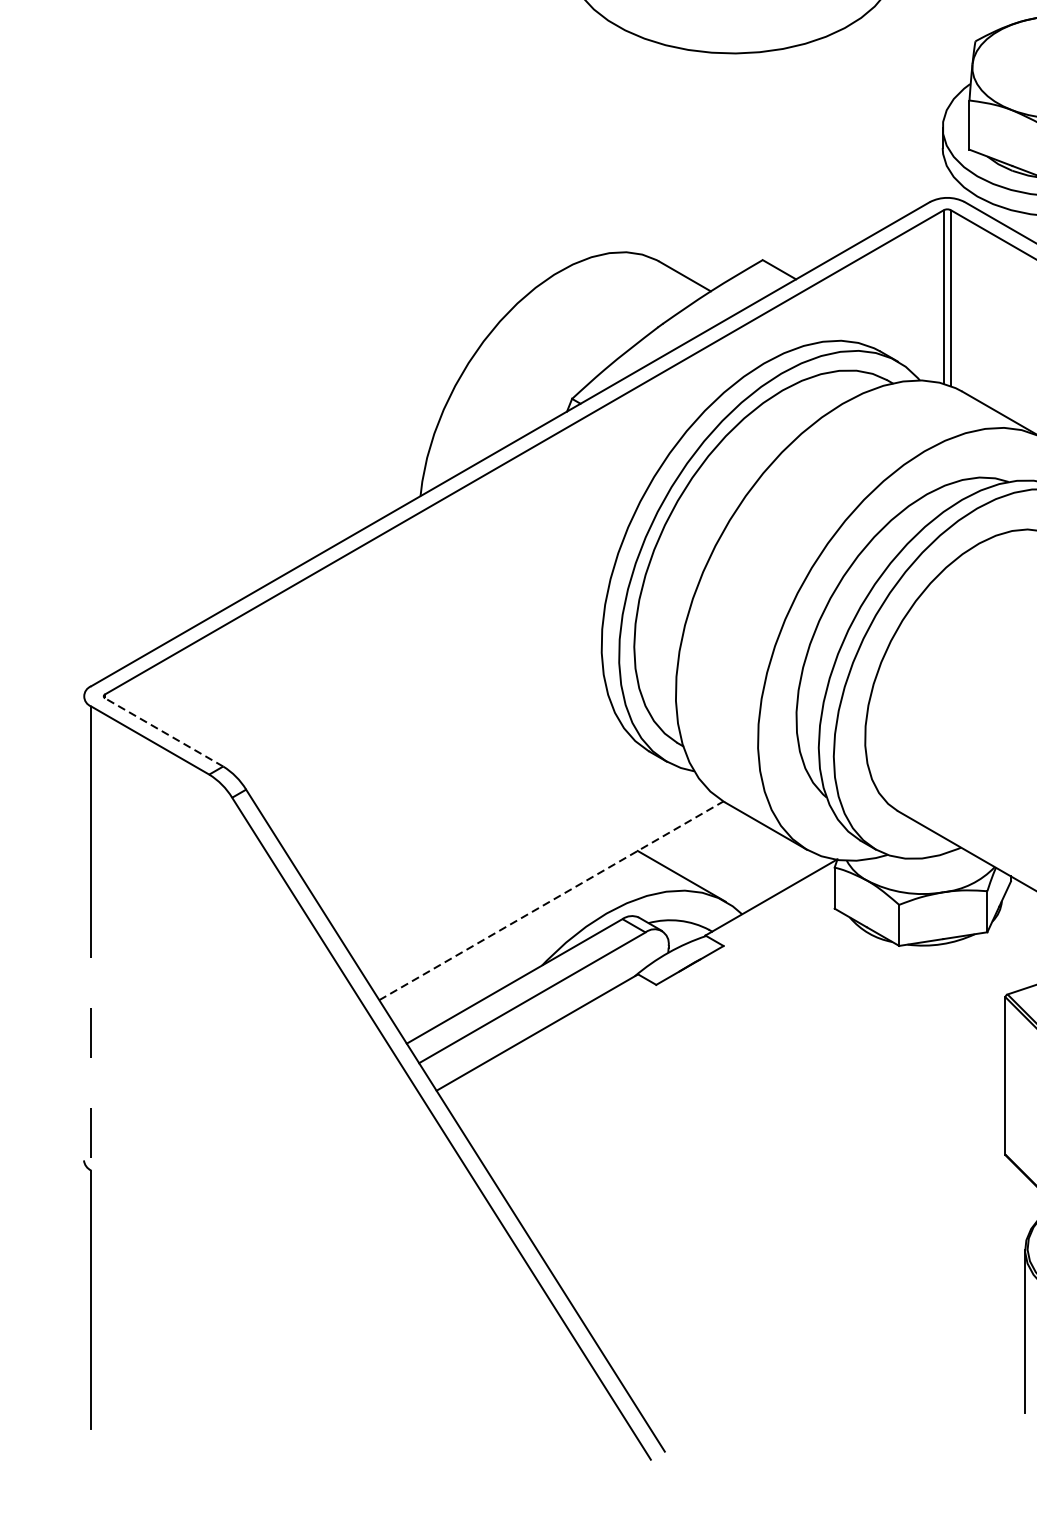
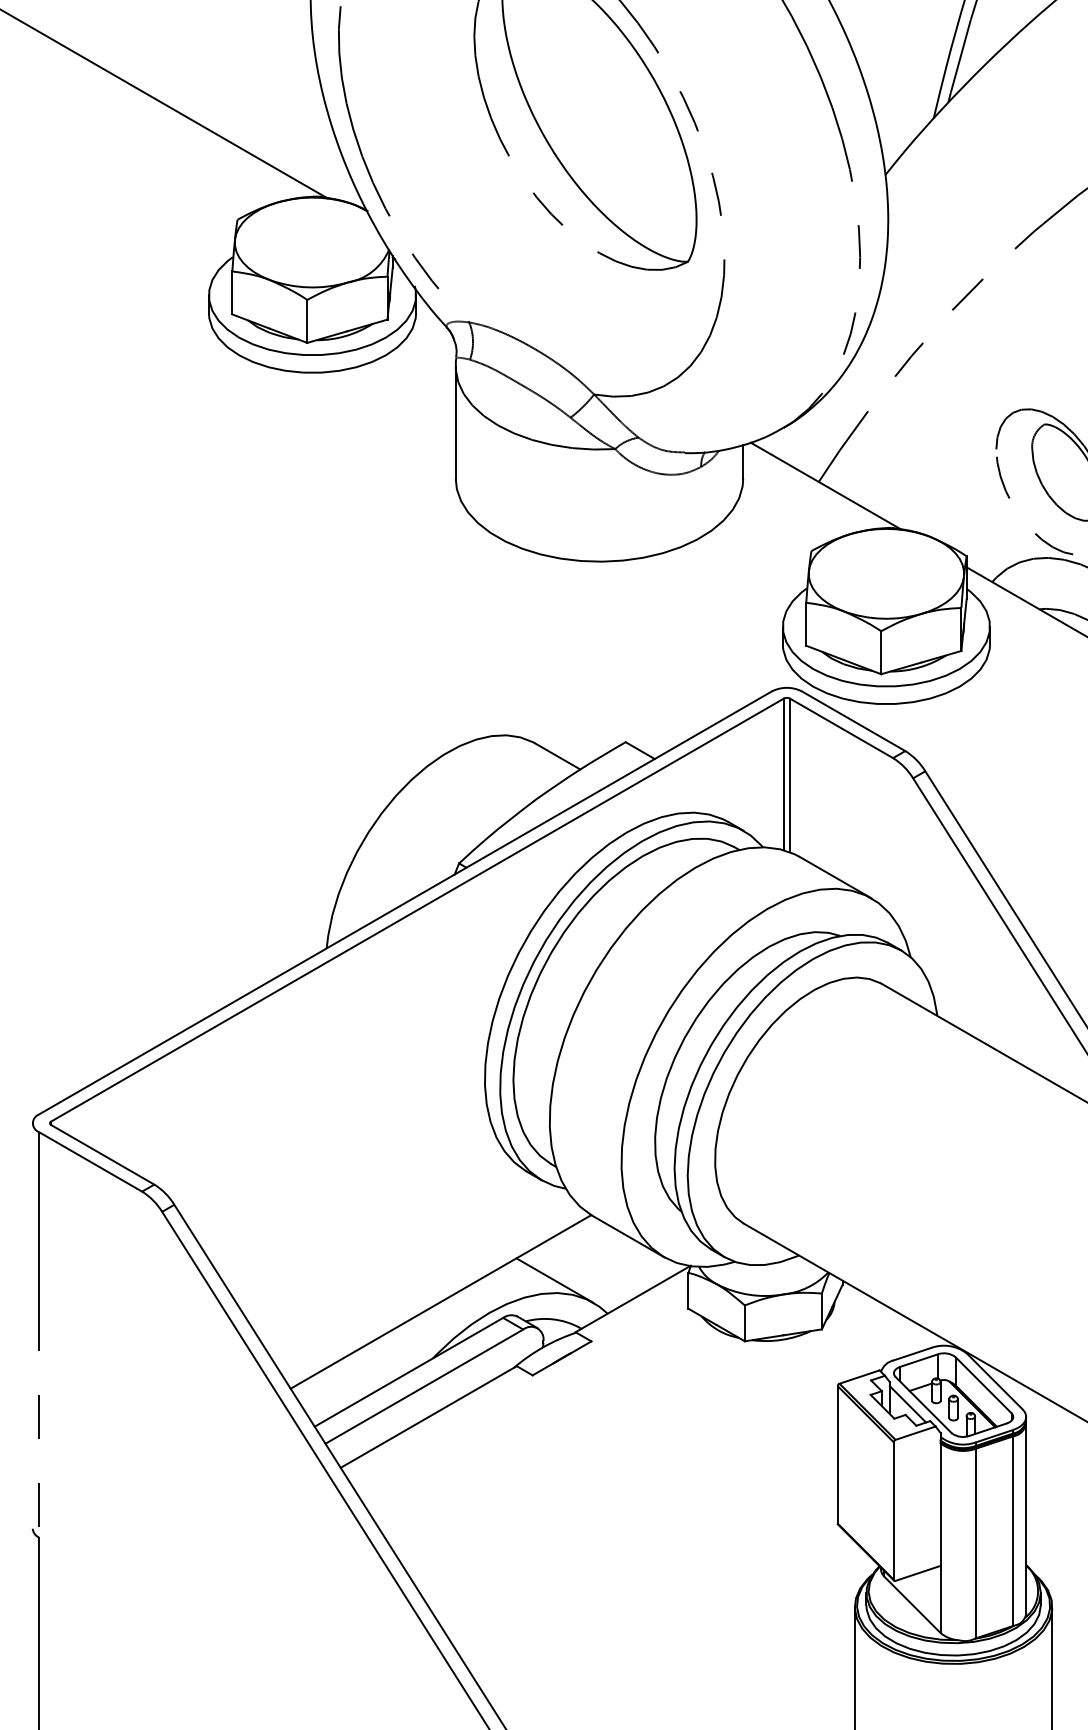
line: (163, 732) -> (102, 1154), dashed -> solid
line: (551, 900) -> (441, 1301), dashed -> solid

